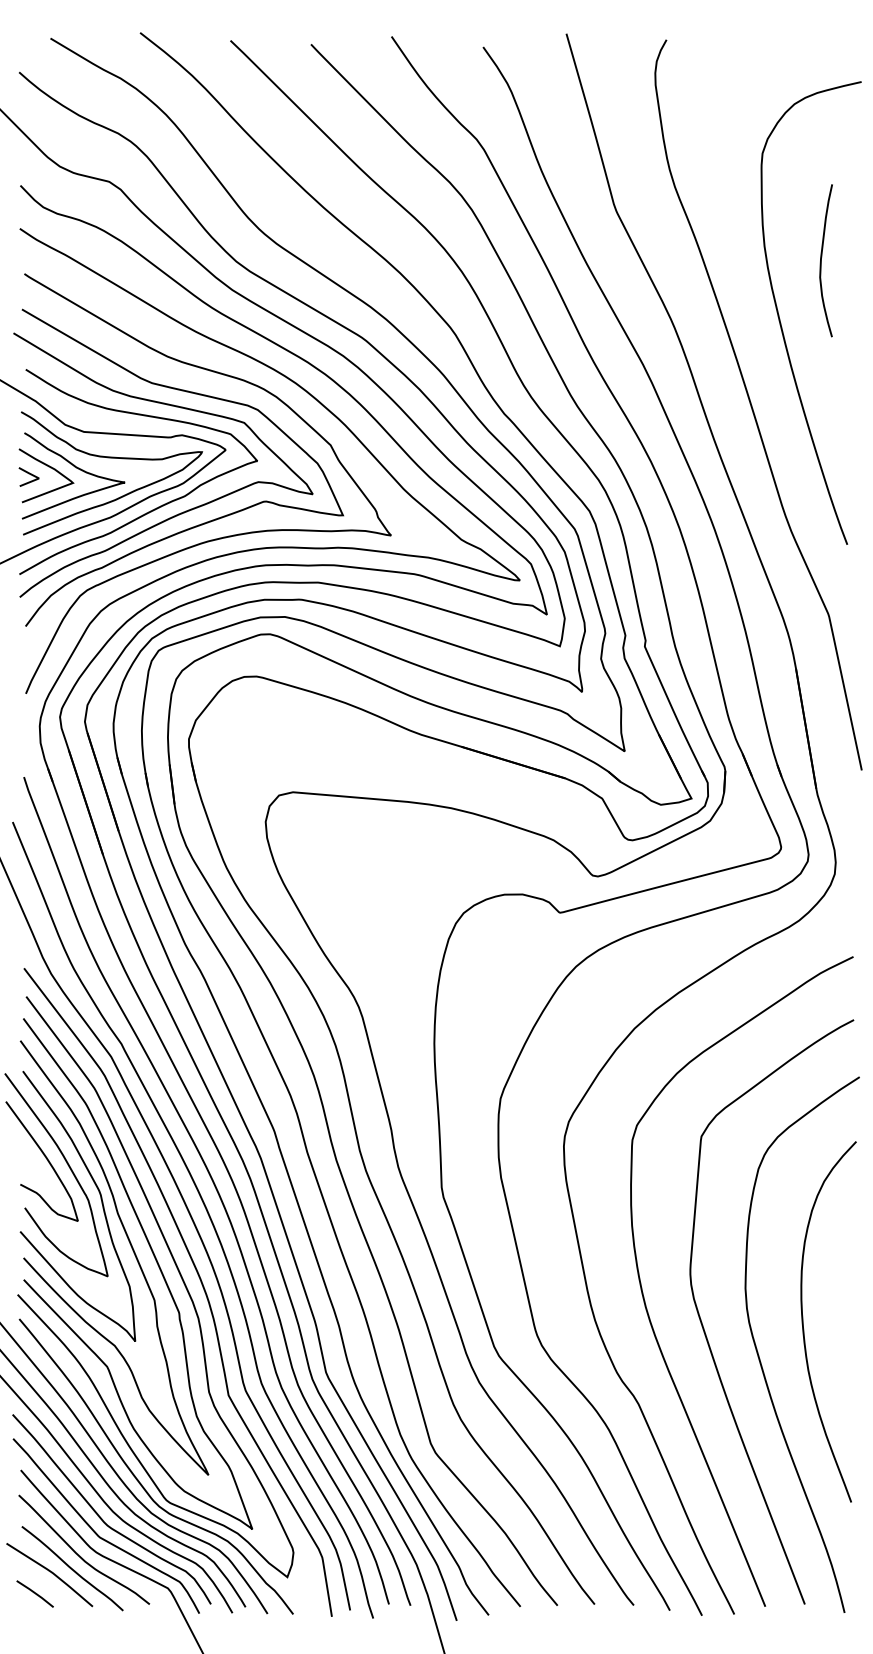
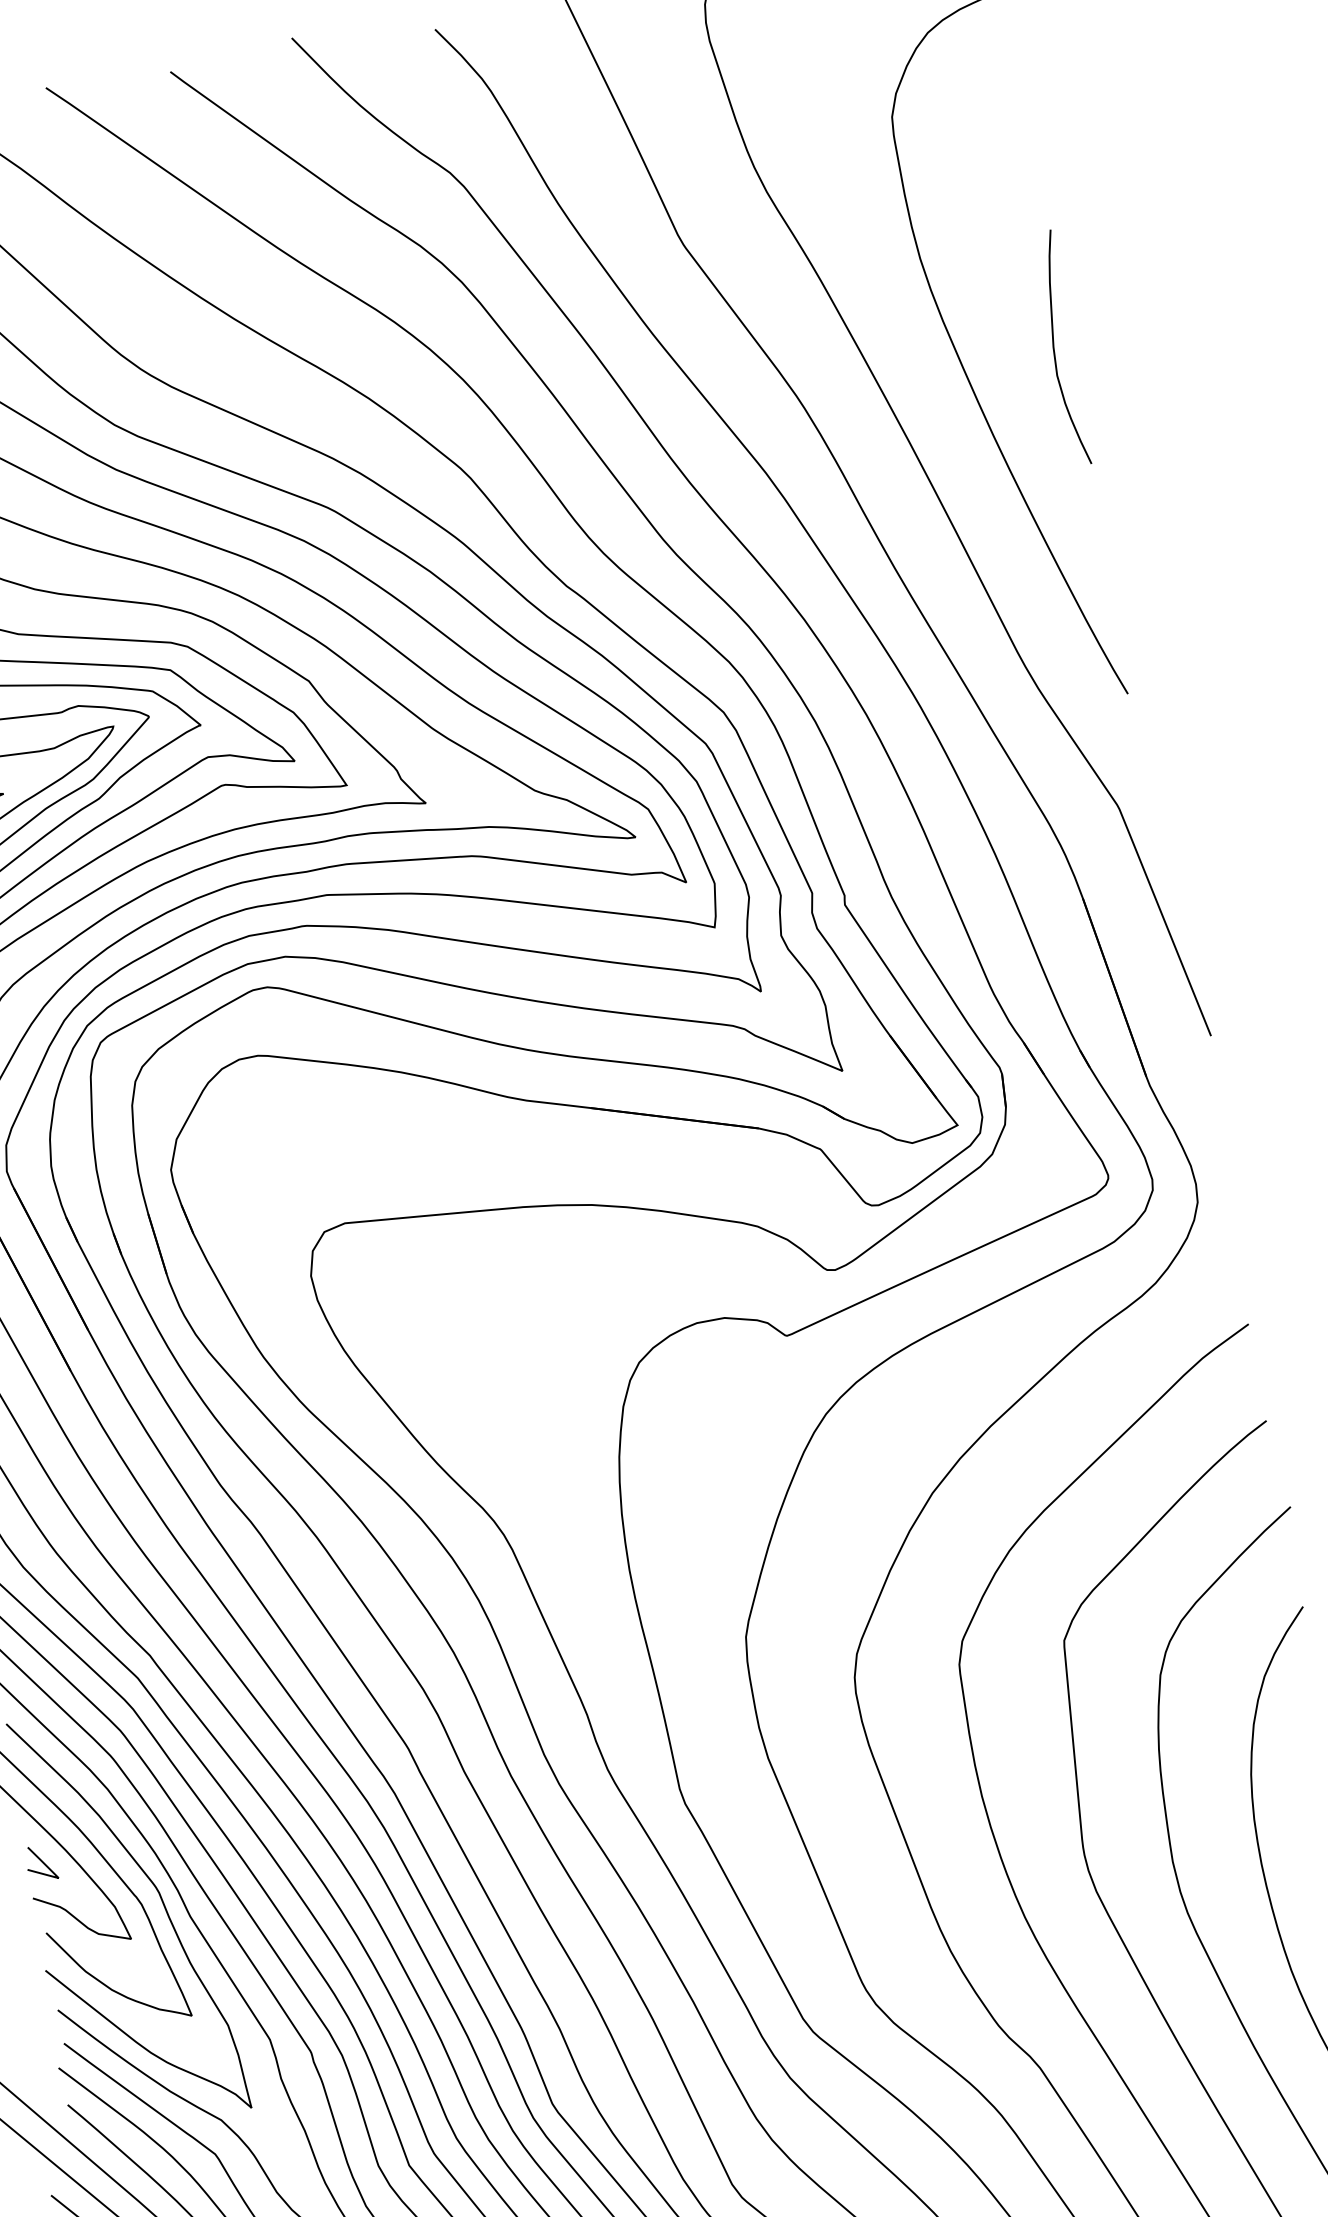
curve: (821, 260) -> (1054, 349), moved
curve: (29, 1162) -> (40, 1862), added

